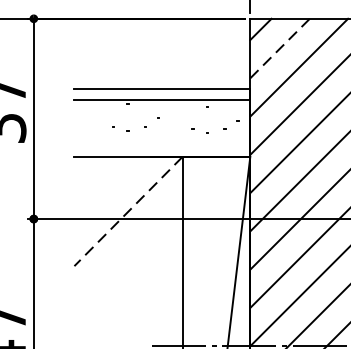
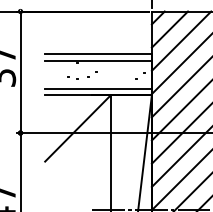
line: (279, 48) -> (169, 29), dashed -> solid
line: (162, 145) -> (98, 88), added
line: (129, 211) -> (78, 128), dashed -> solid

